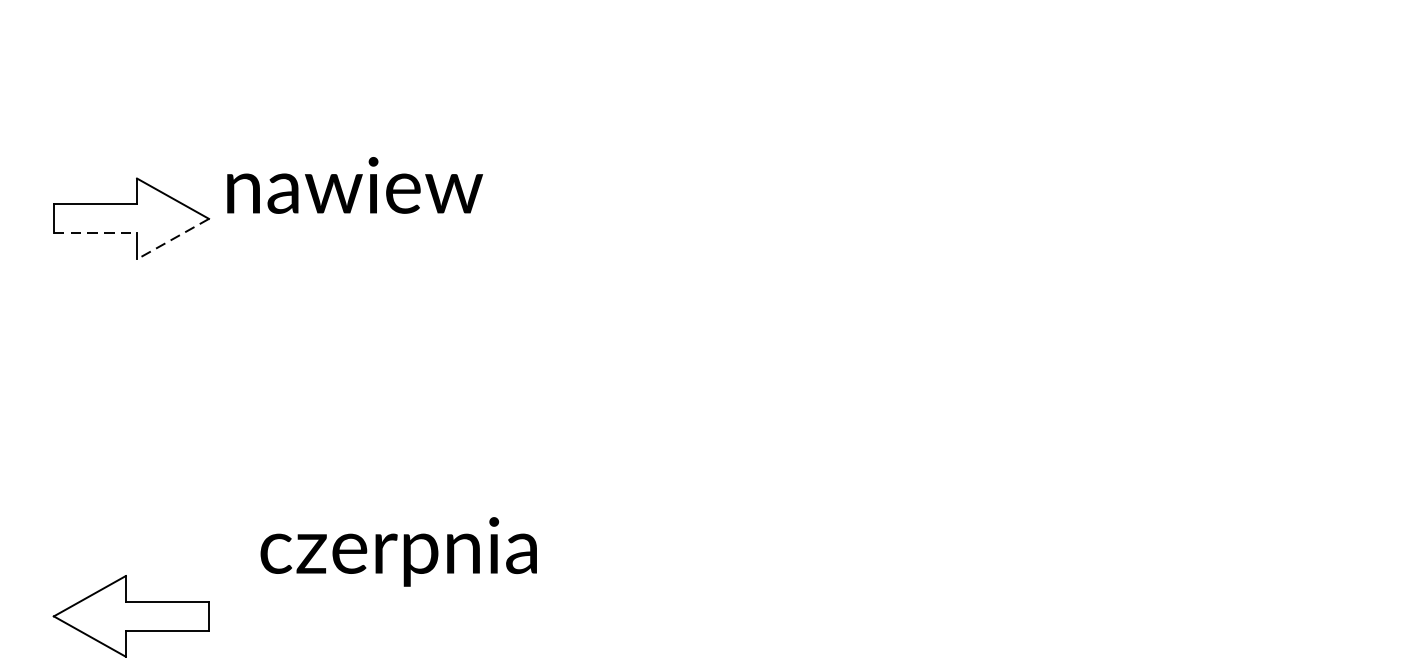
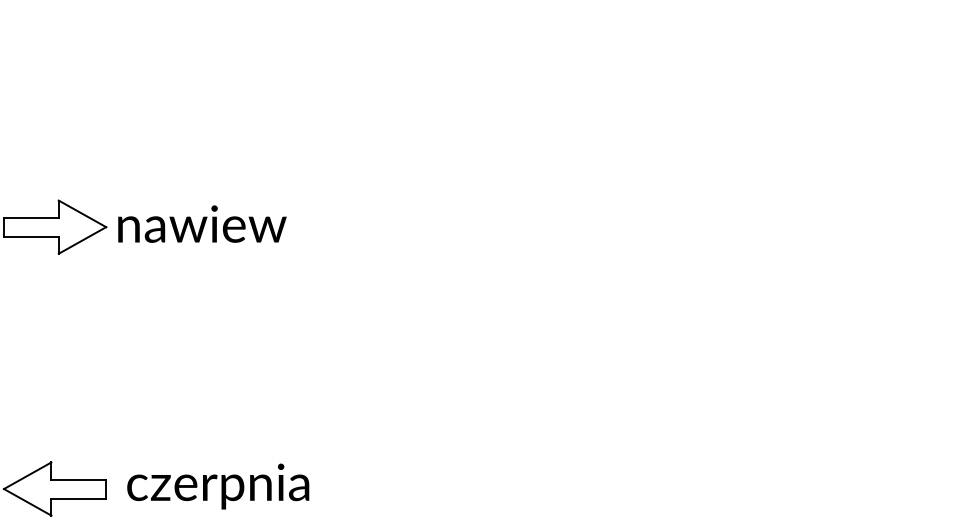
text: (355, 184) -> (202, 223), moved
line: (95, 233) -> (31, 236), dashed -> solid
line: (173, 239) -> (82, 240), dashed -> solid
text: (399, 551) -> (218, 486), moved

